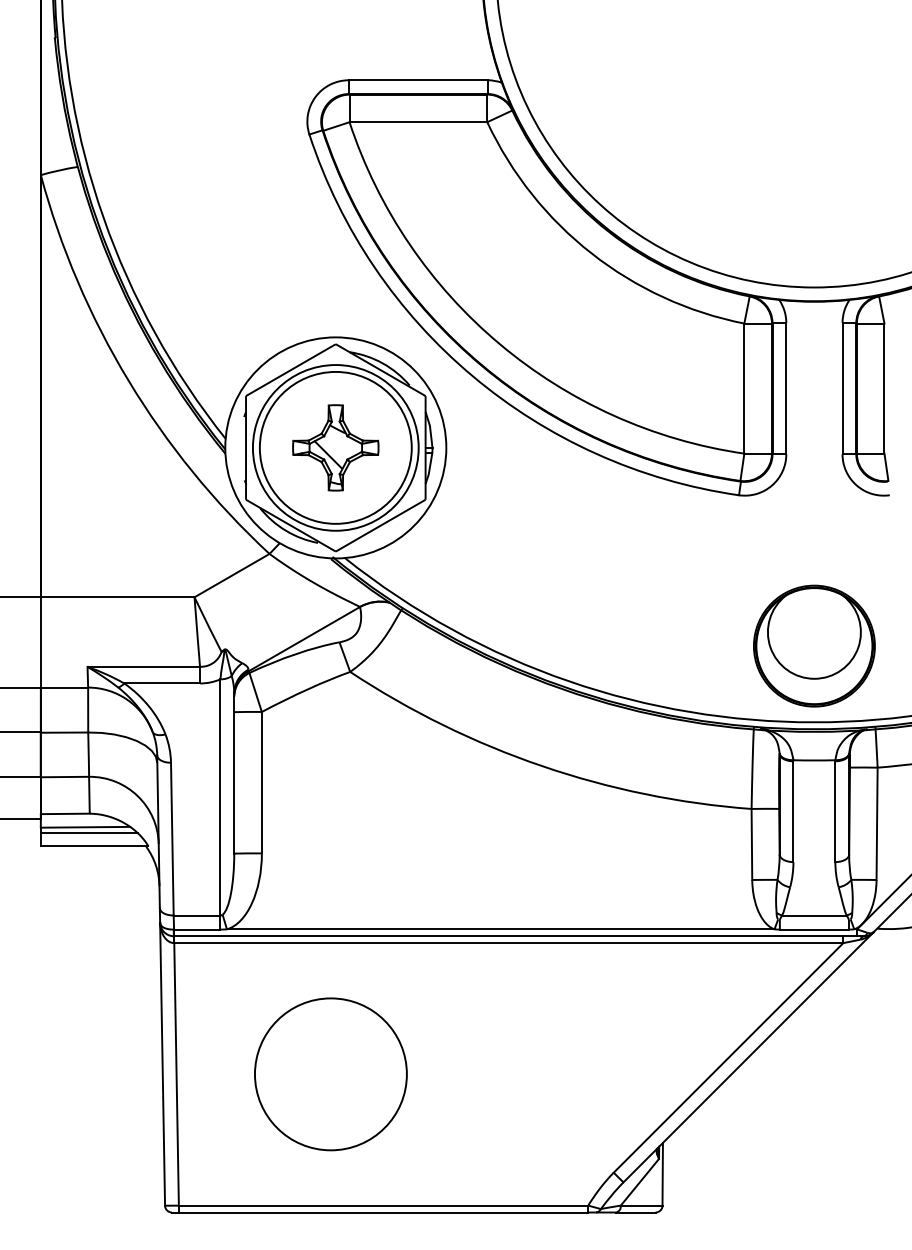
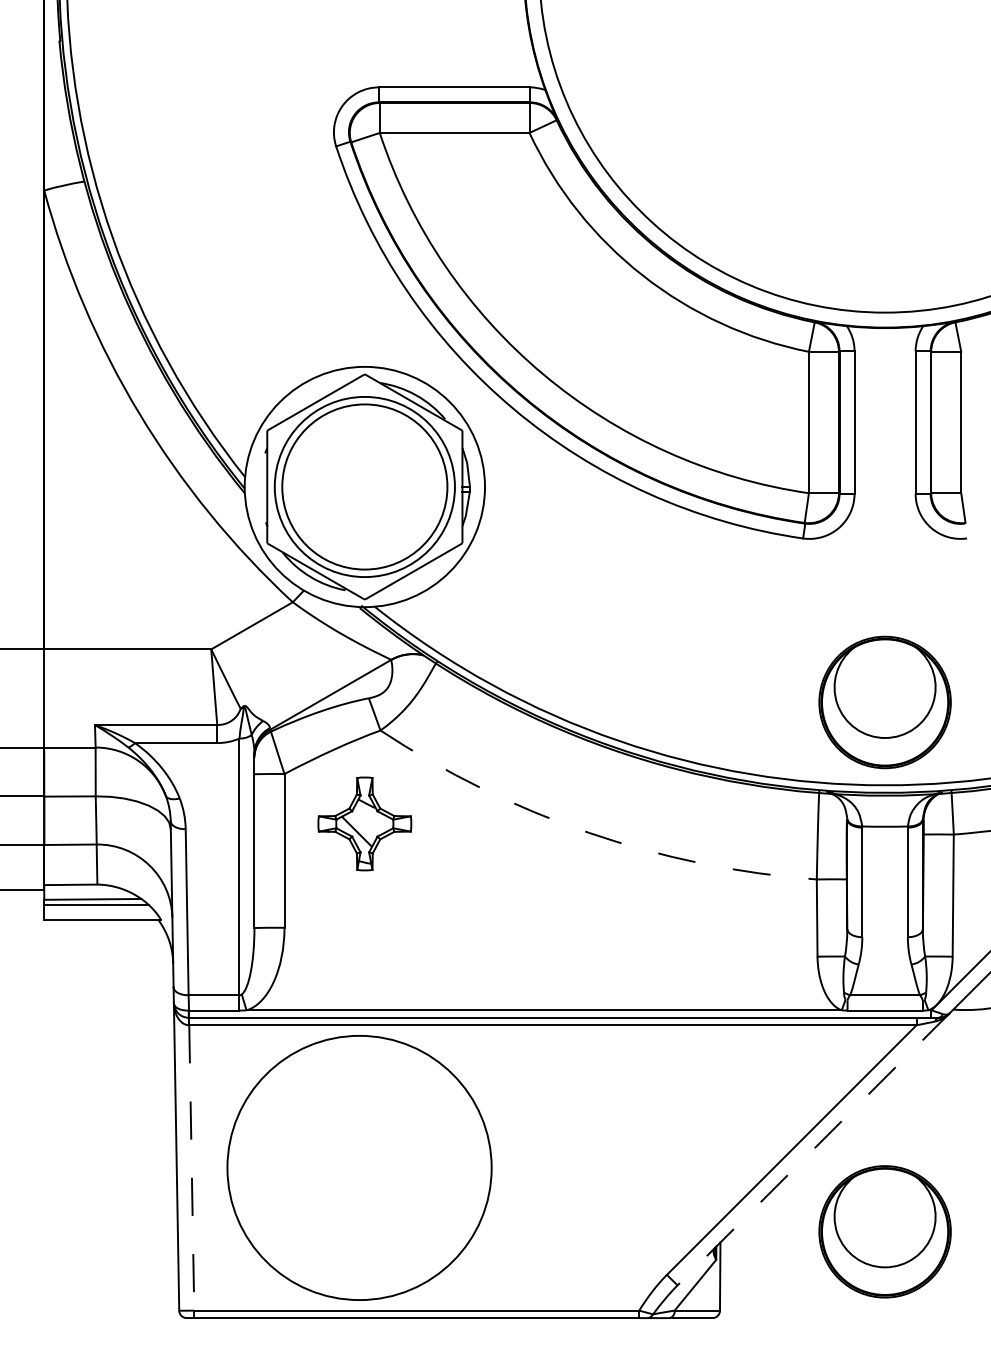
part: (335, 447) -> (364, 823), moved
arc: (542, 766) -> (589, 833), solid -> dashed
line: (748, 1057) -> (813, 1149), solid -> dashed
line: (176, 1074) -> (191, 1168), solid -> dashed
circle: (330, 1074) -> (359, 1168), size x1.6
part: (814, 1132) -> (885, 1231), added

